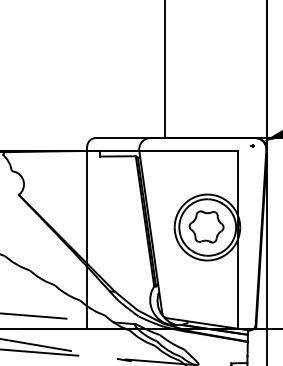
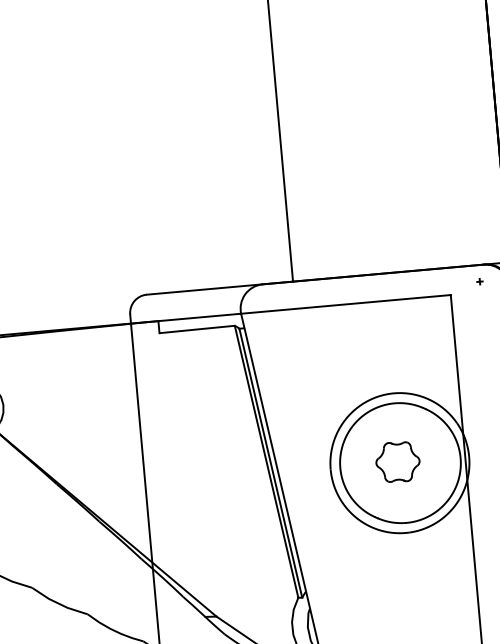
part: (206, 226) -> (397, 461), size x0.6

